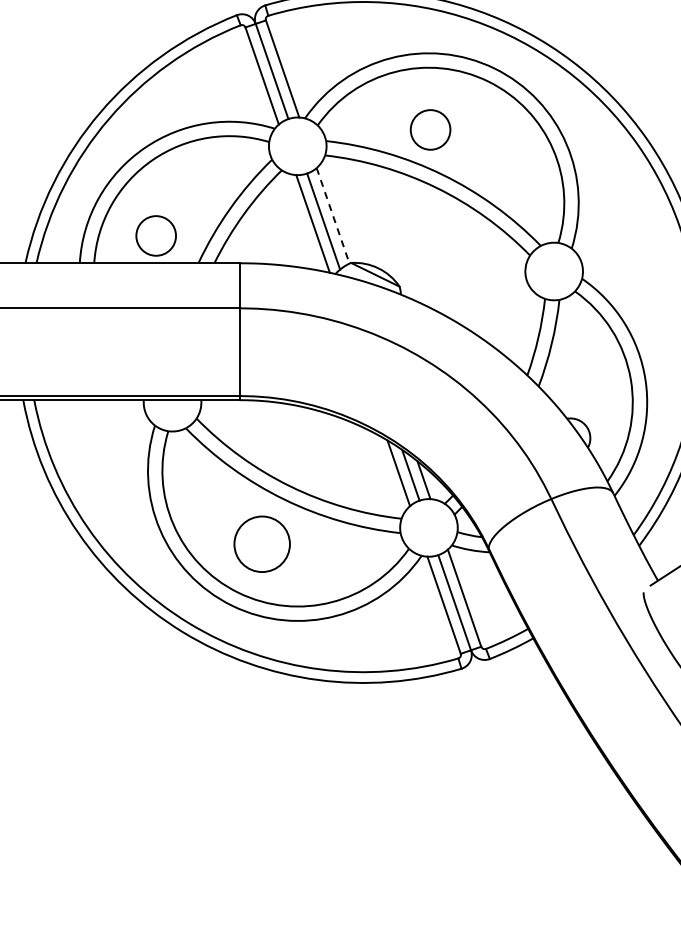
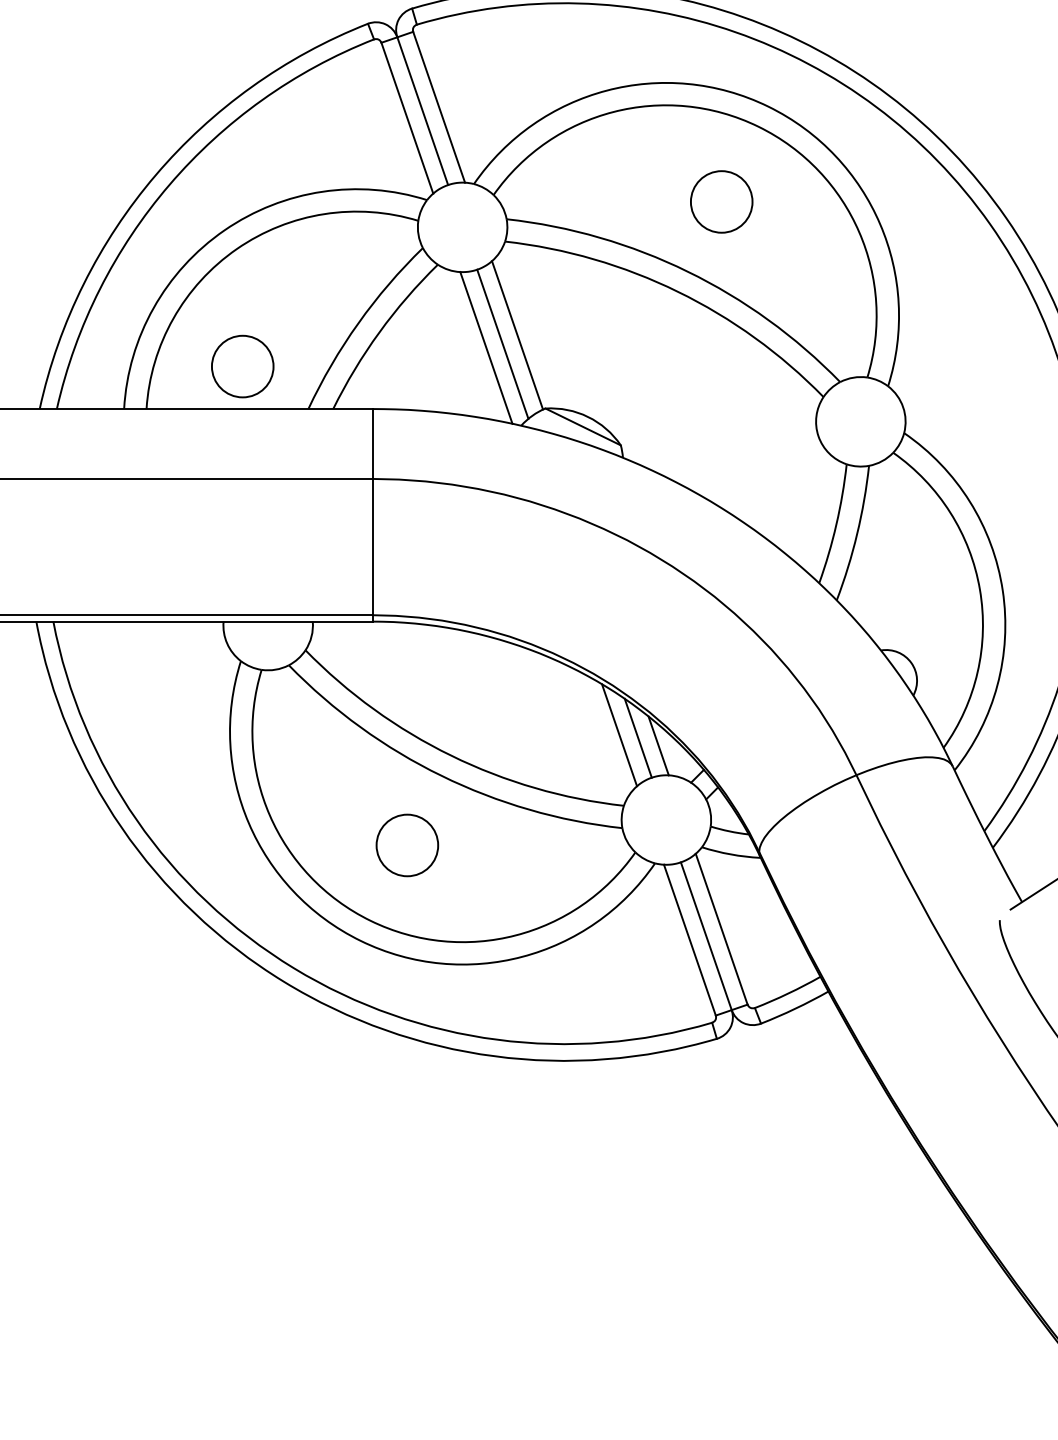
circle: (430, 129) -> (721, 201), moved
line: (333, 215) -> (518, 334), dashed -> solid
circle: (262, 544) -> (407, 845), size x0.71

